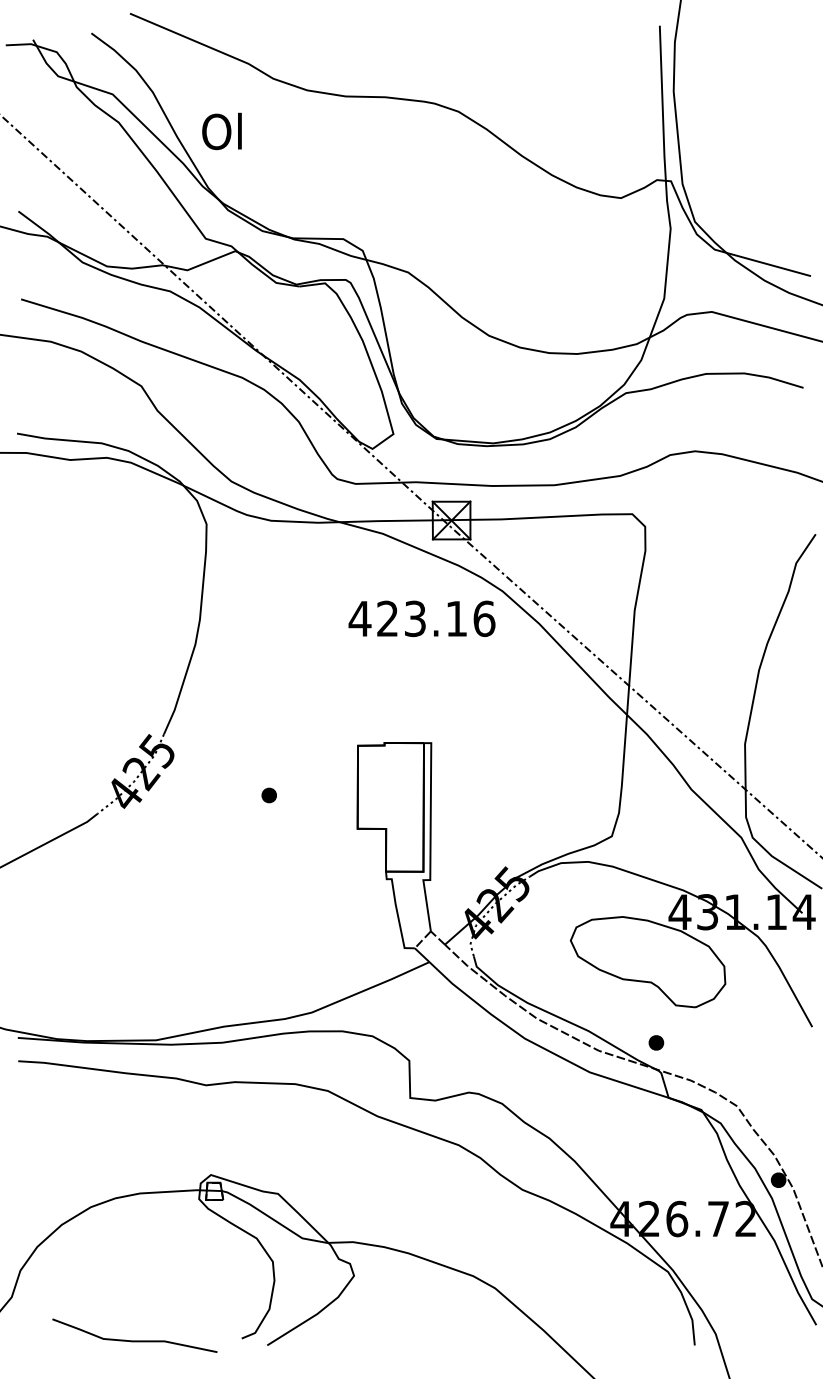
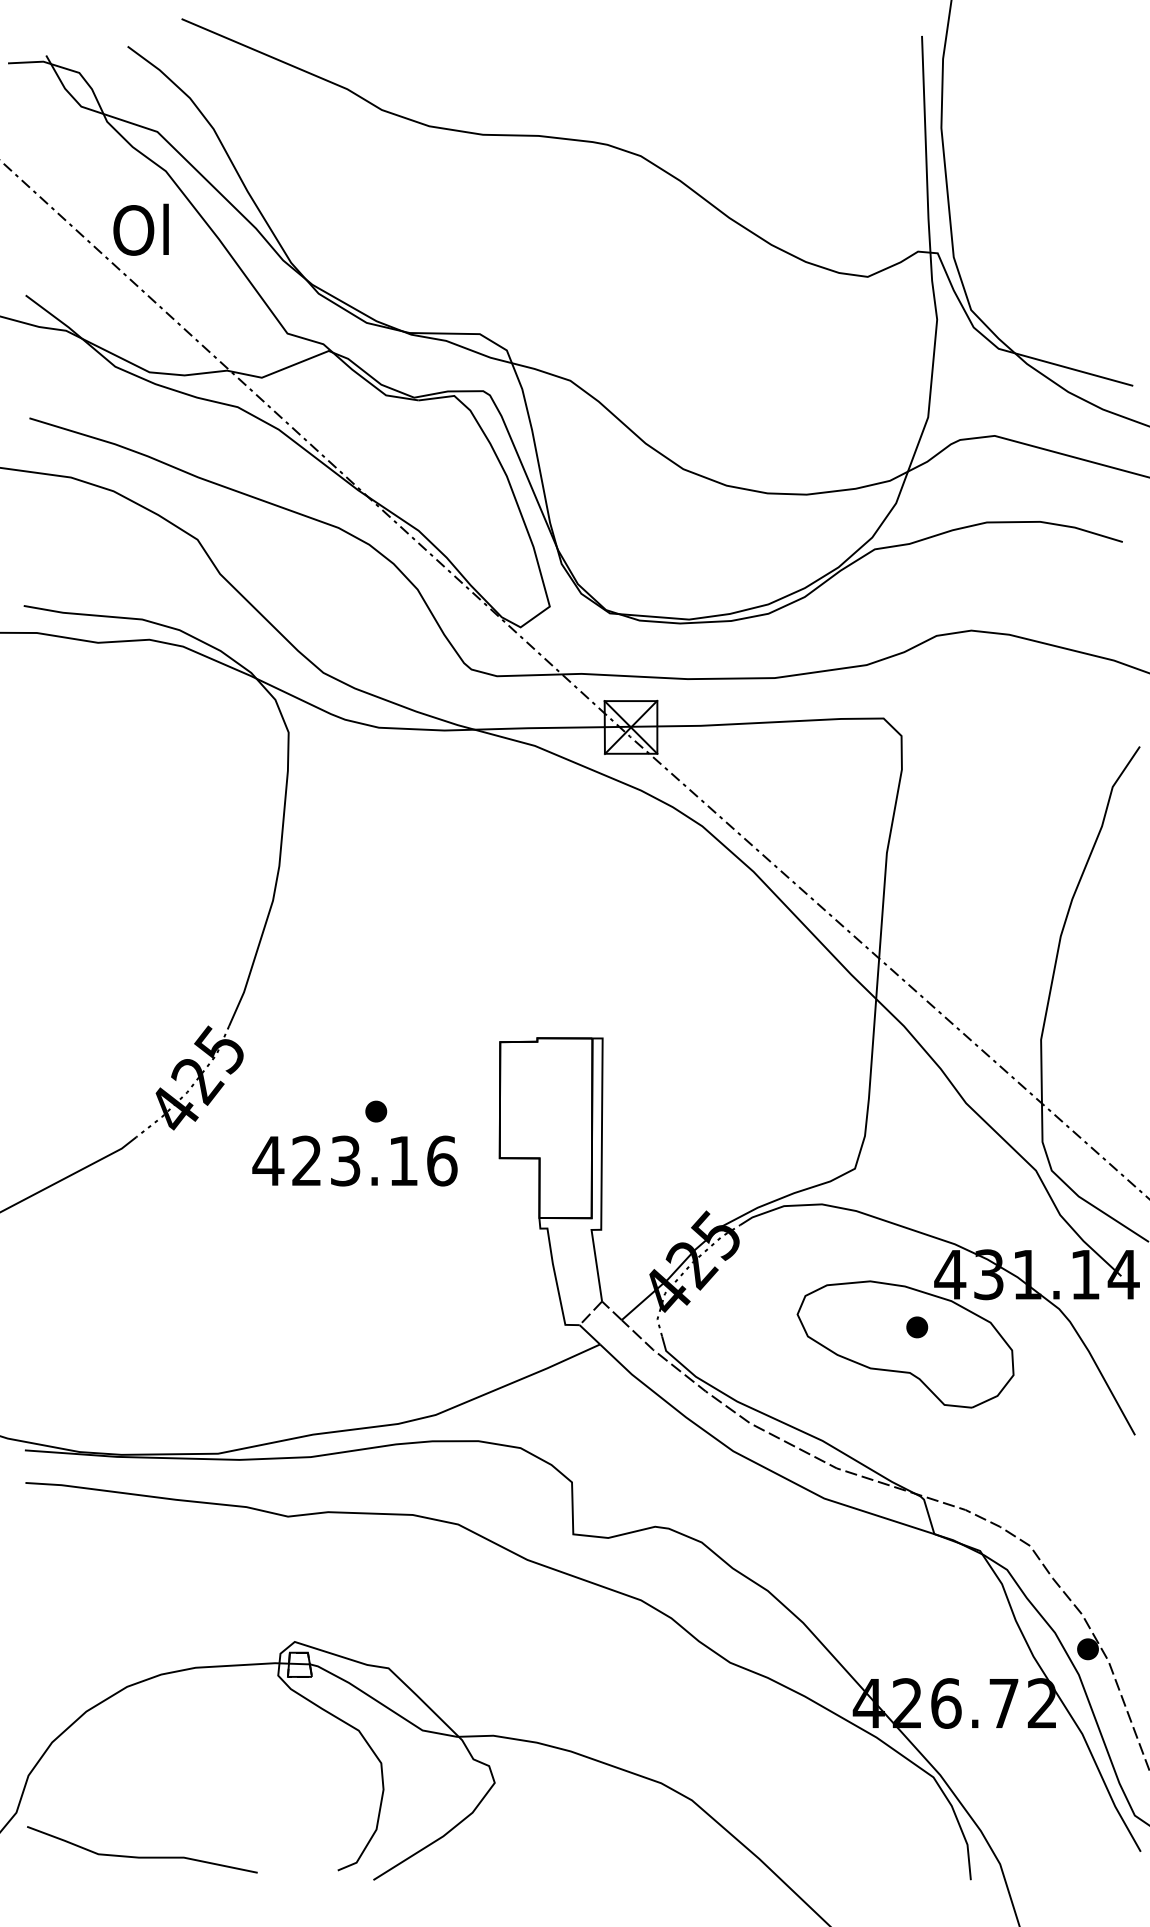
text: (221, 131) -> (140, 229), moved
text: (421, 618) -> (354, 1160), moved
part: (656, 1042) -> (917, 1326), moved
curve: (134, 1340) -> (141, 1856), moved

